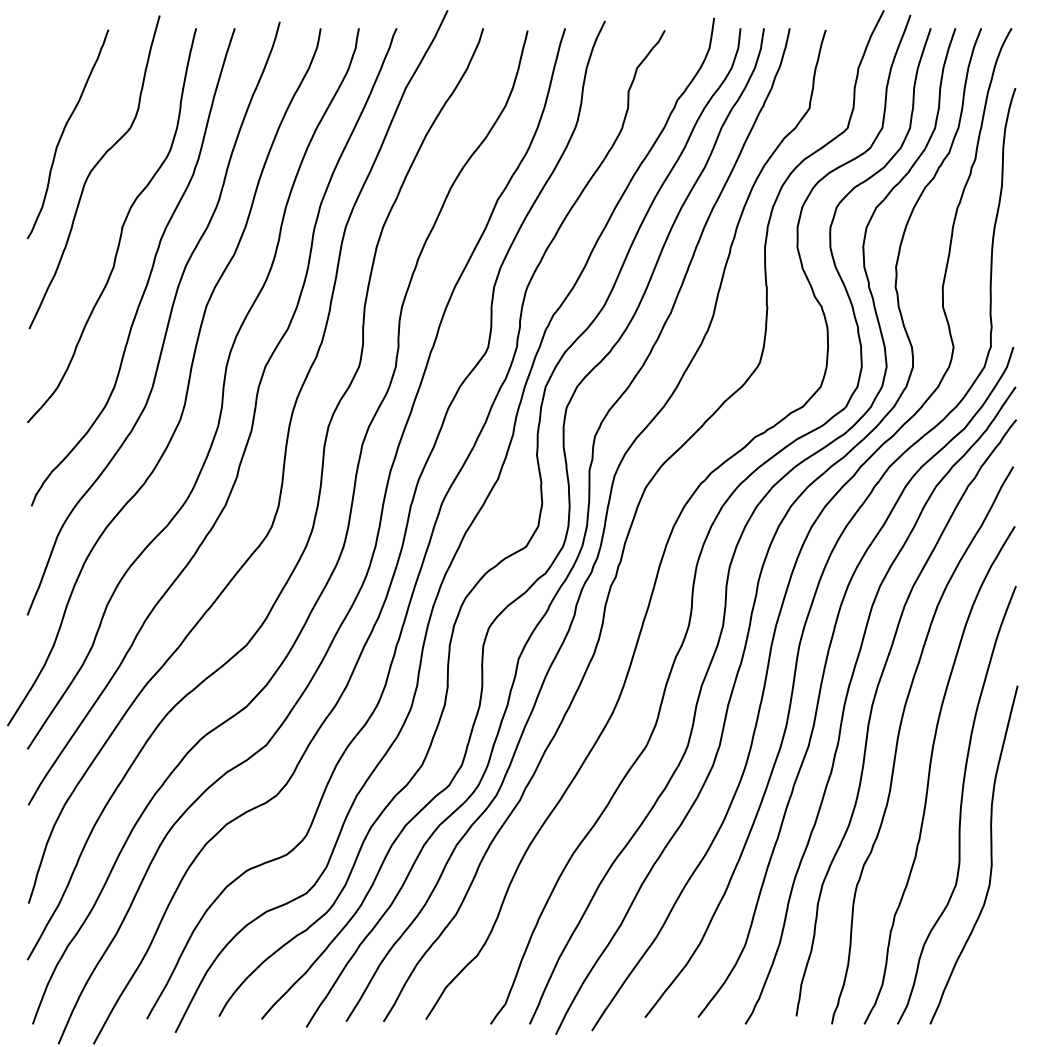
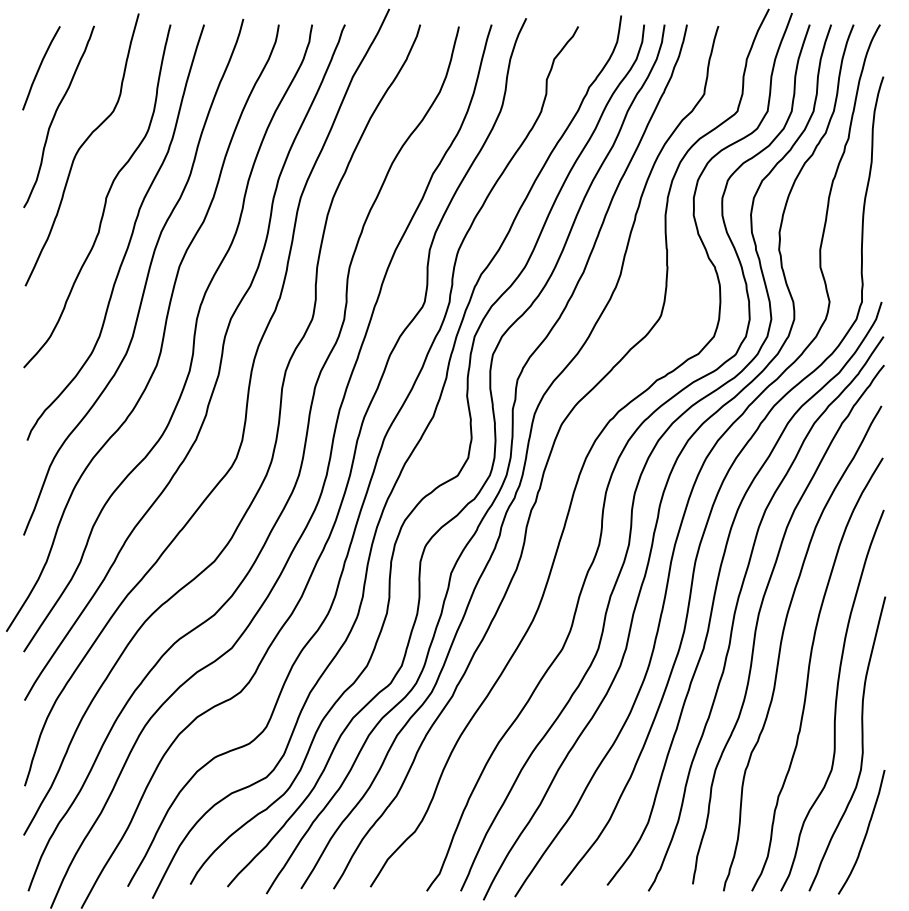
curve: (46, 78) -> (40, 68), added
curve: (994, 956) -> (865, 832), added

